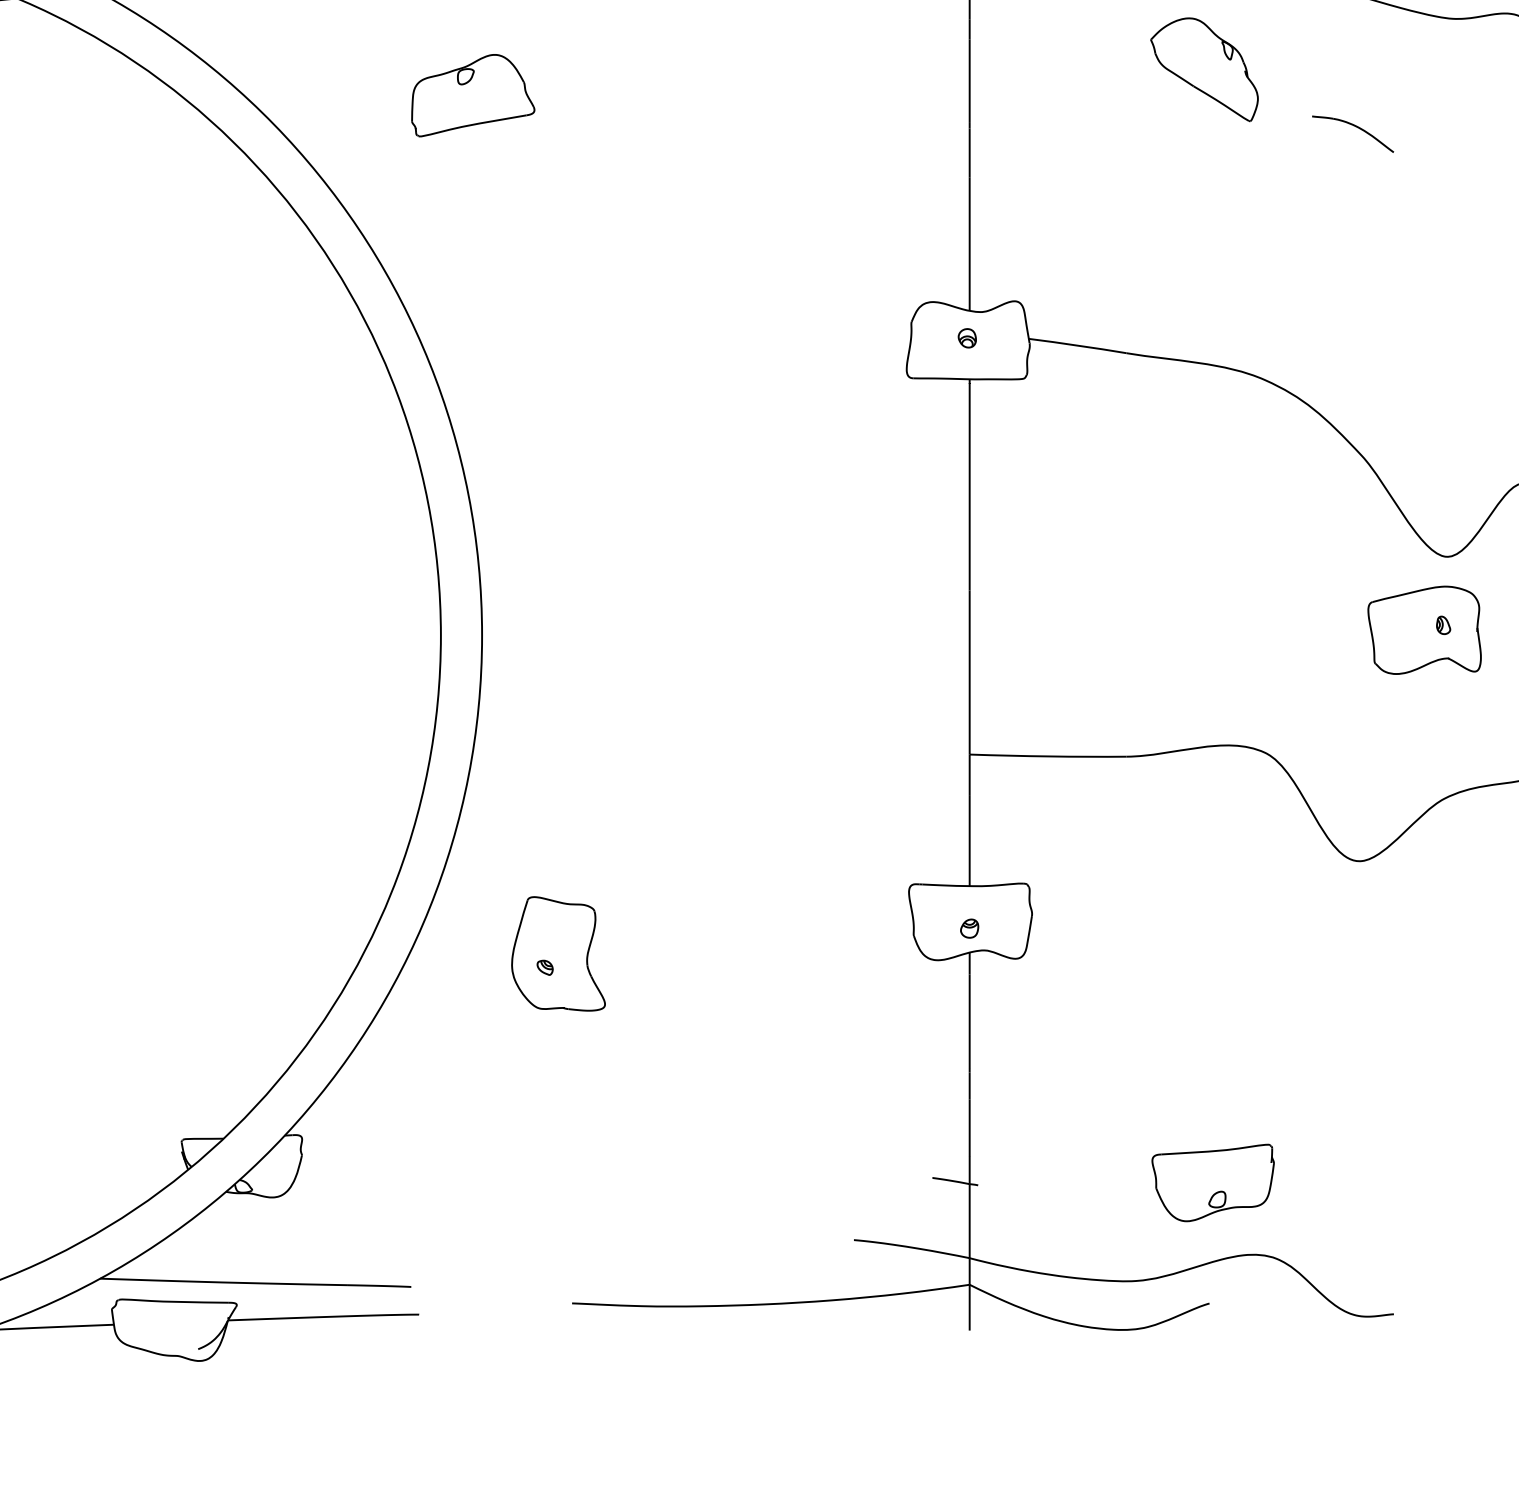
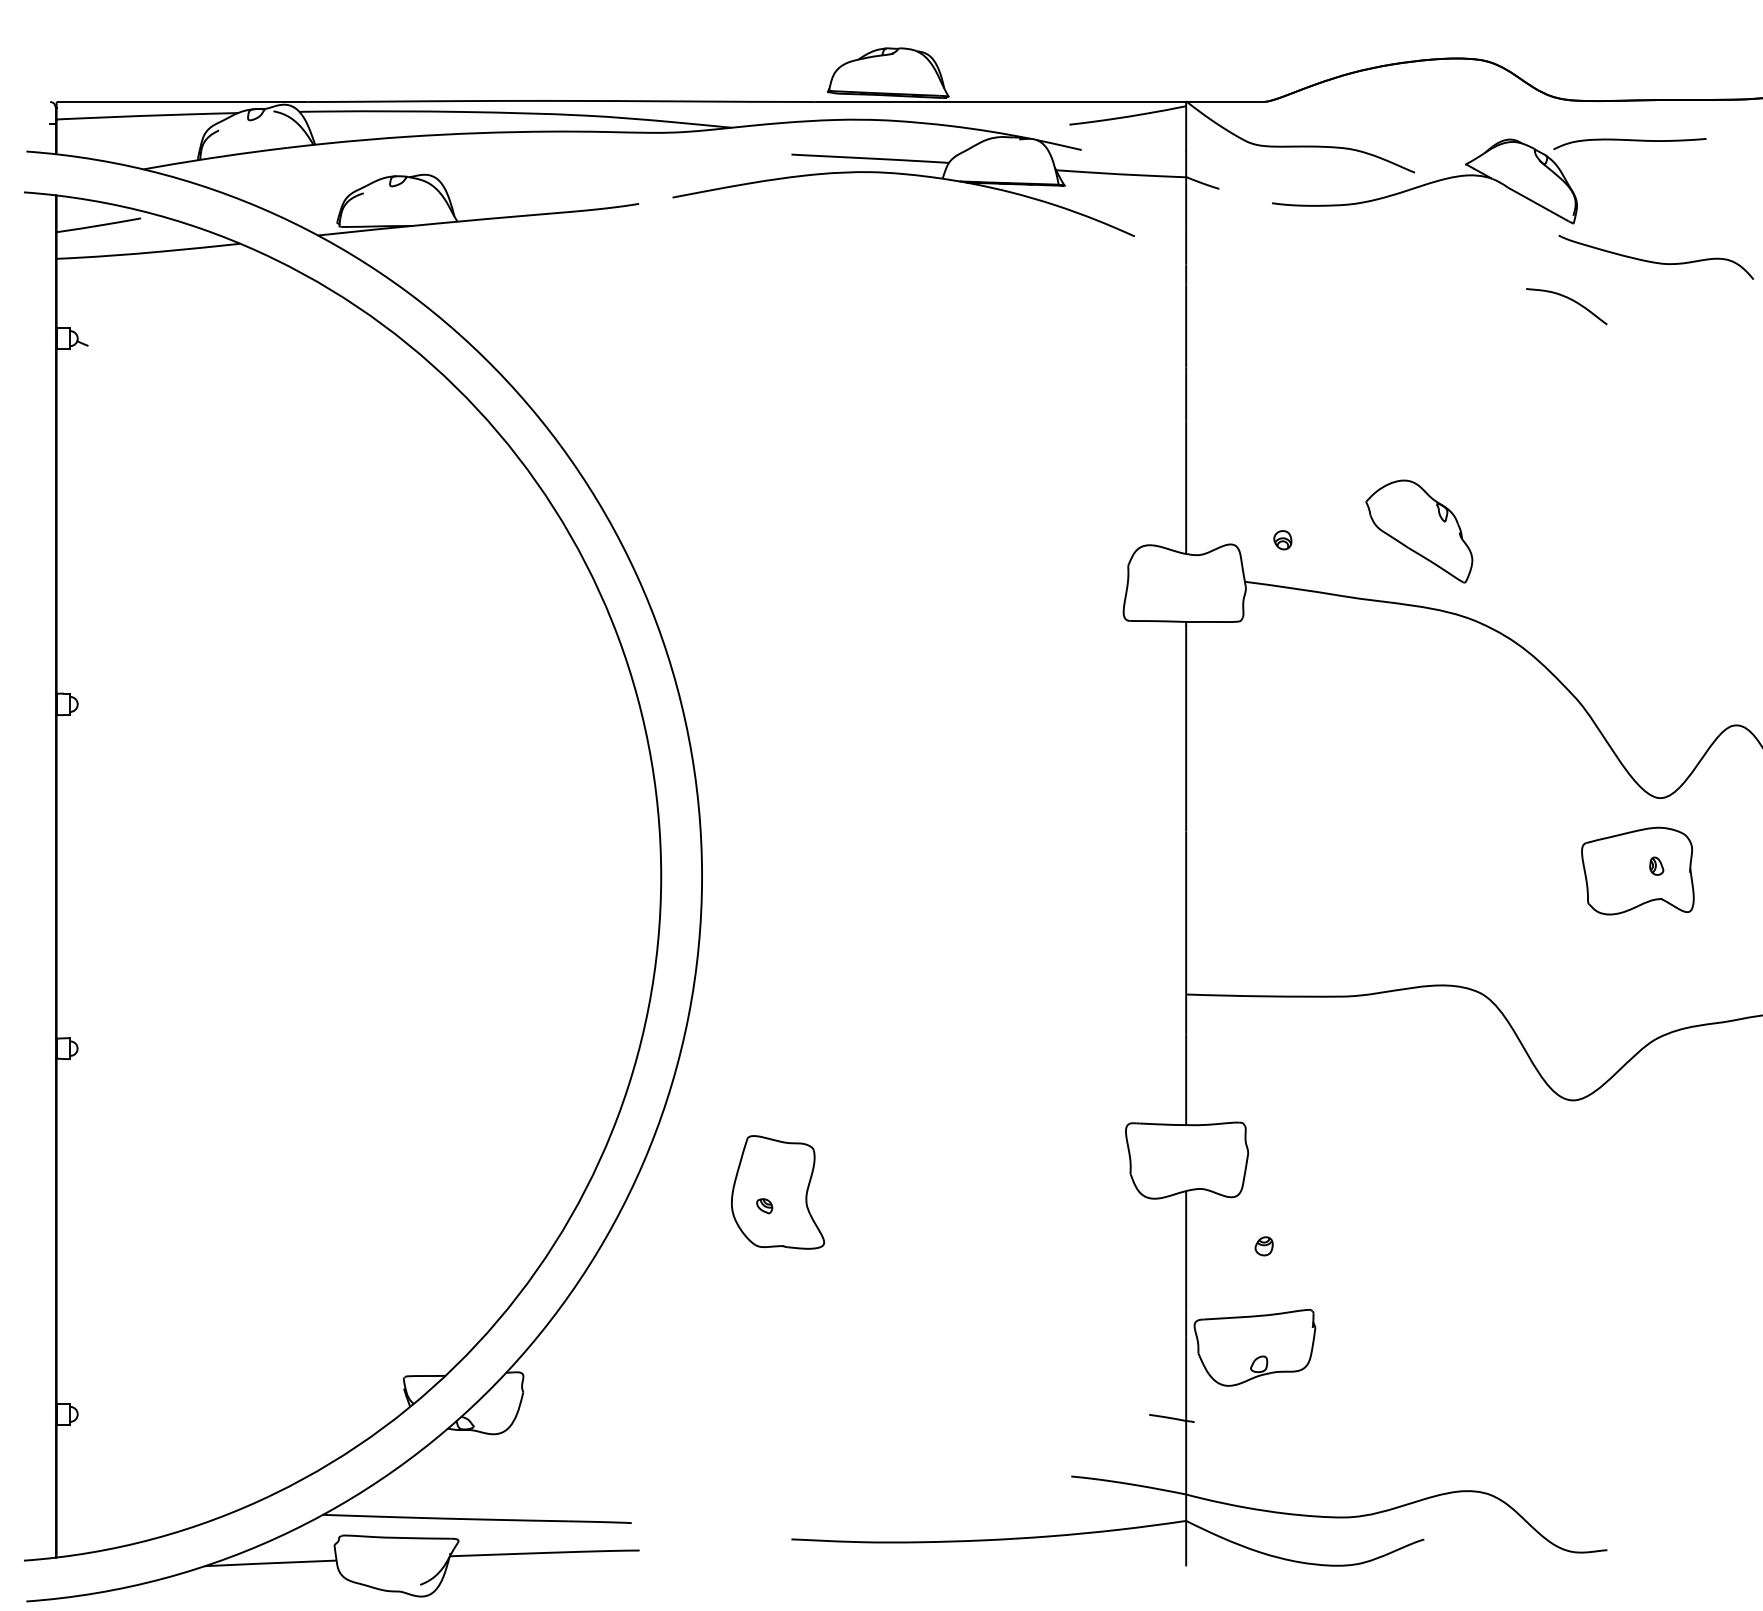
part: (1204, 69) -> (1419, 531), moved
part: (472, 94) -> (692, 339), removed
part: (1356, 128) -> (1570, 300), moved
part: (966, 338) -> (1282, 540), moved
part: (968, 928) -> (1263, 1246), moved
part: (1212, 1182) -> (1254, 1347), moved

